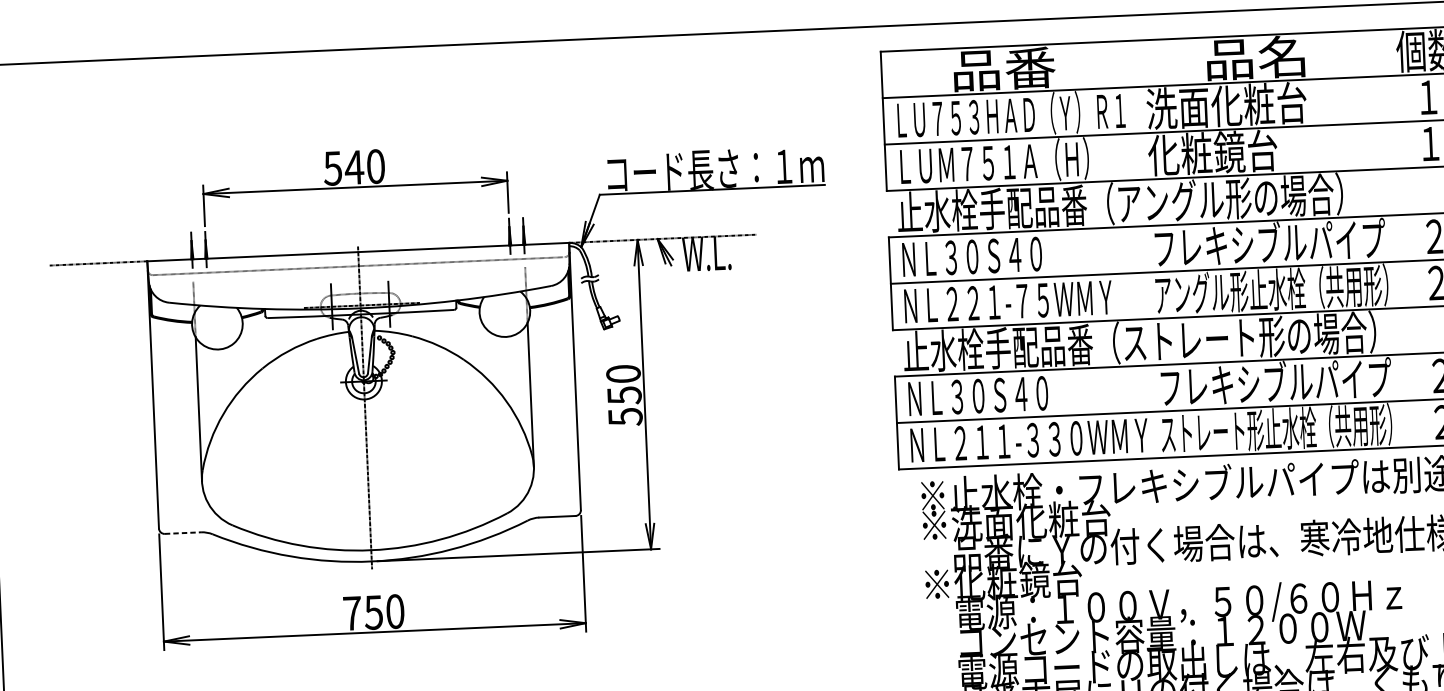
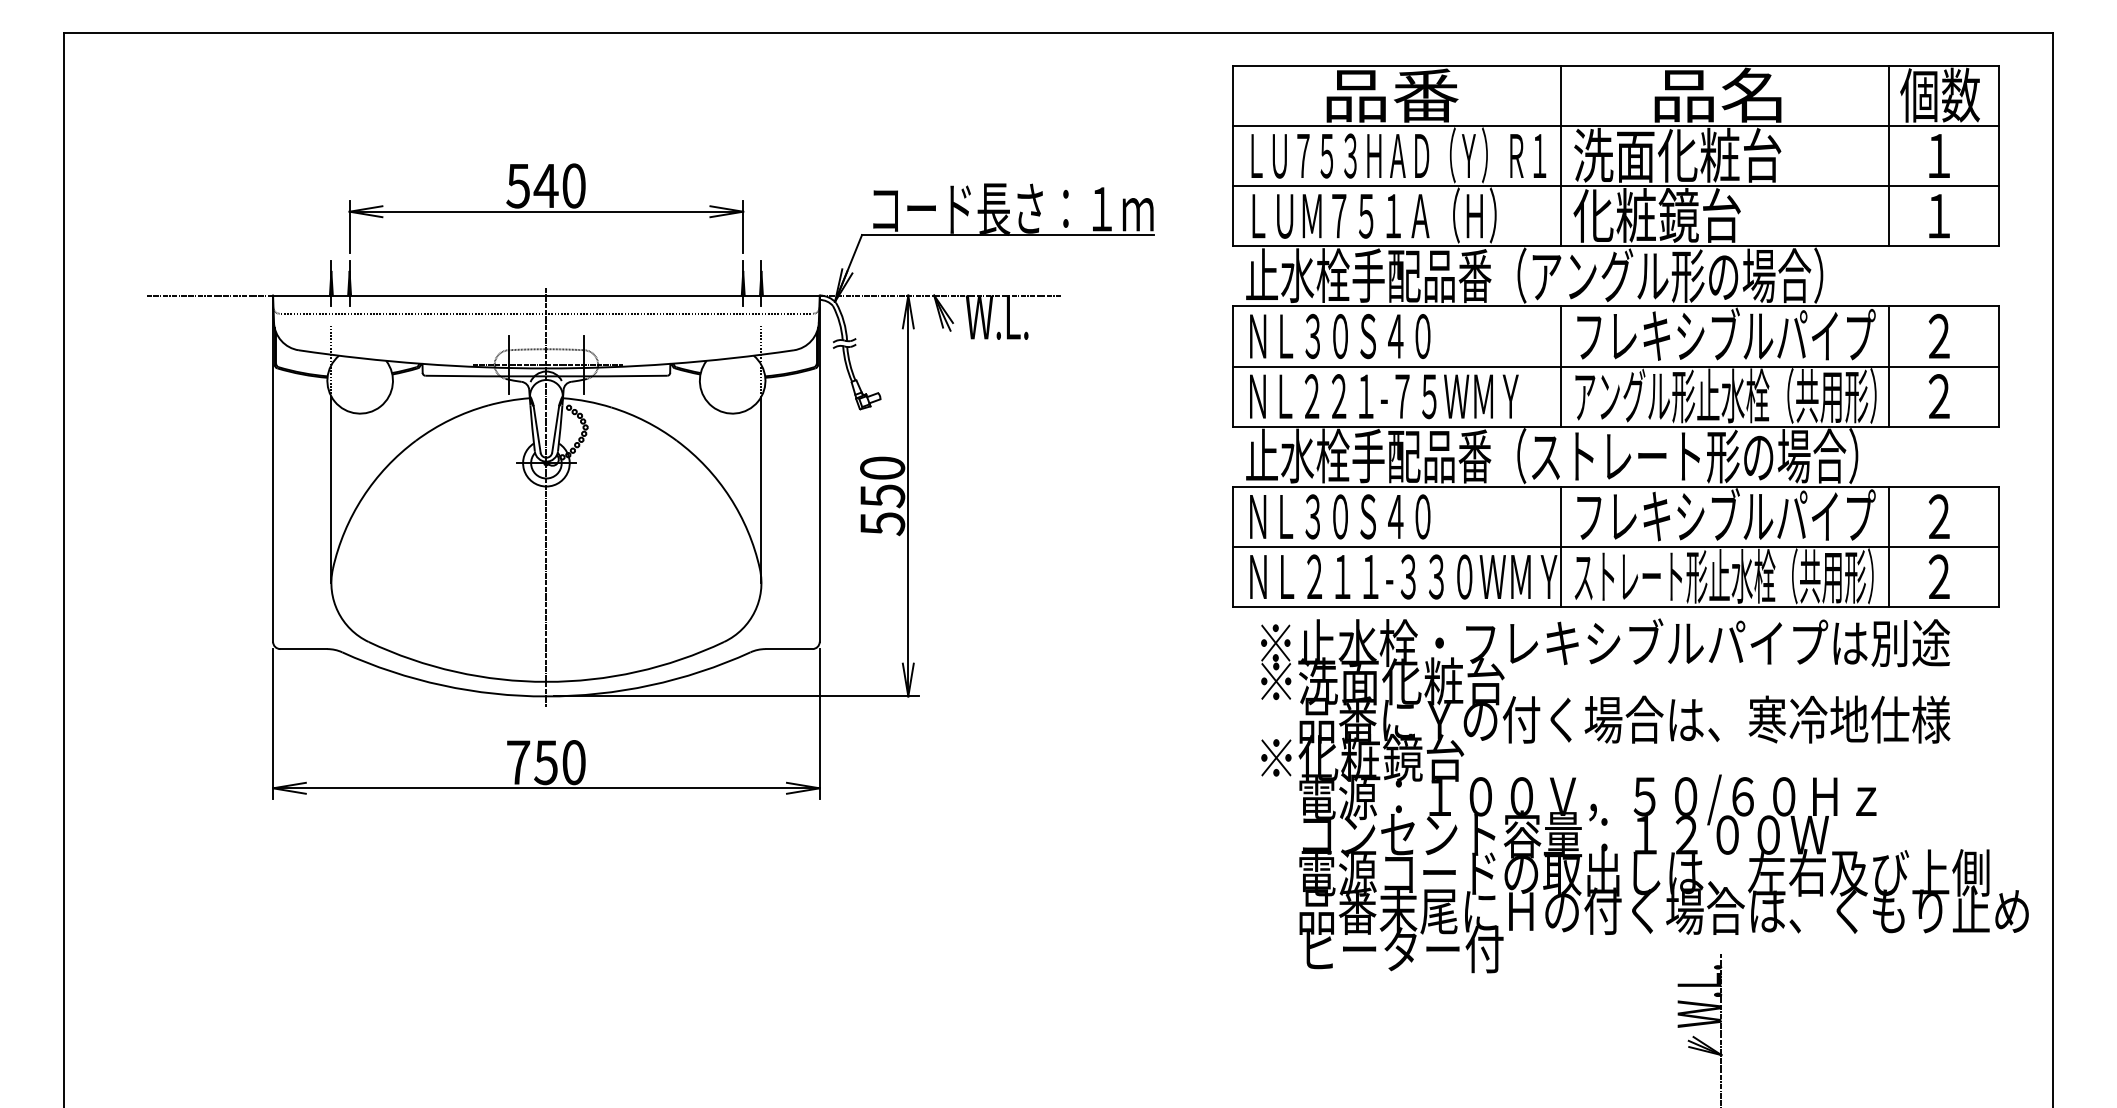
line: (1390, 98) -> (1889, 155), added
line: (1136, 109) -> (1561, 155), added
line: (1397, 261) -> (1889, 366), added
line: (1144, 272) -> (1561, 366), added
line: (1403, 400) -> (1889, 546), added
line: (1150, 411) -> (1561, 546), added
line: (183, 533) -> (304, 649), dashed -> solid

